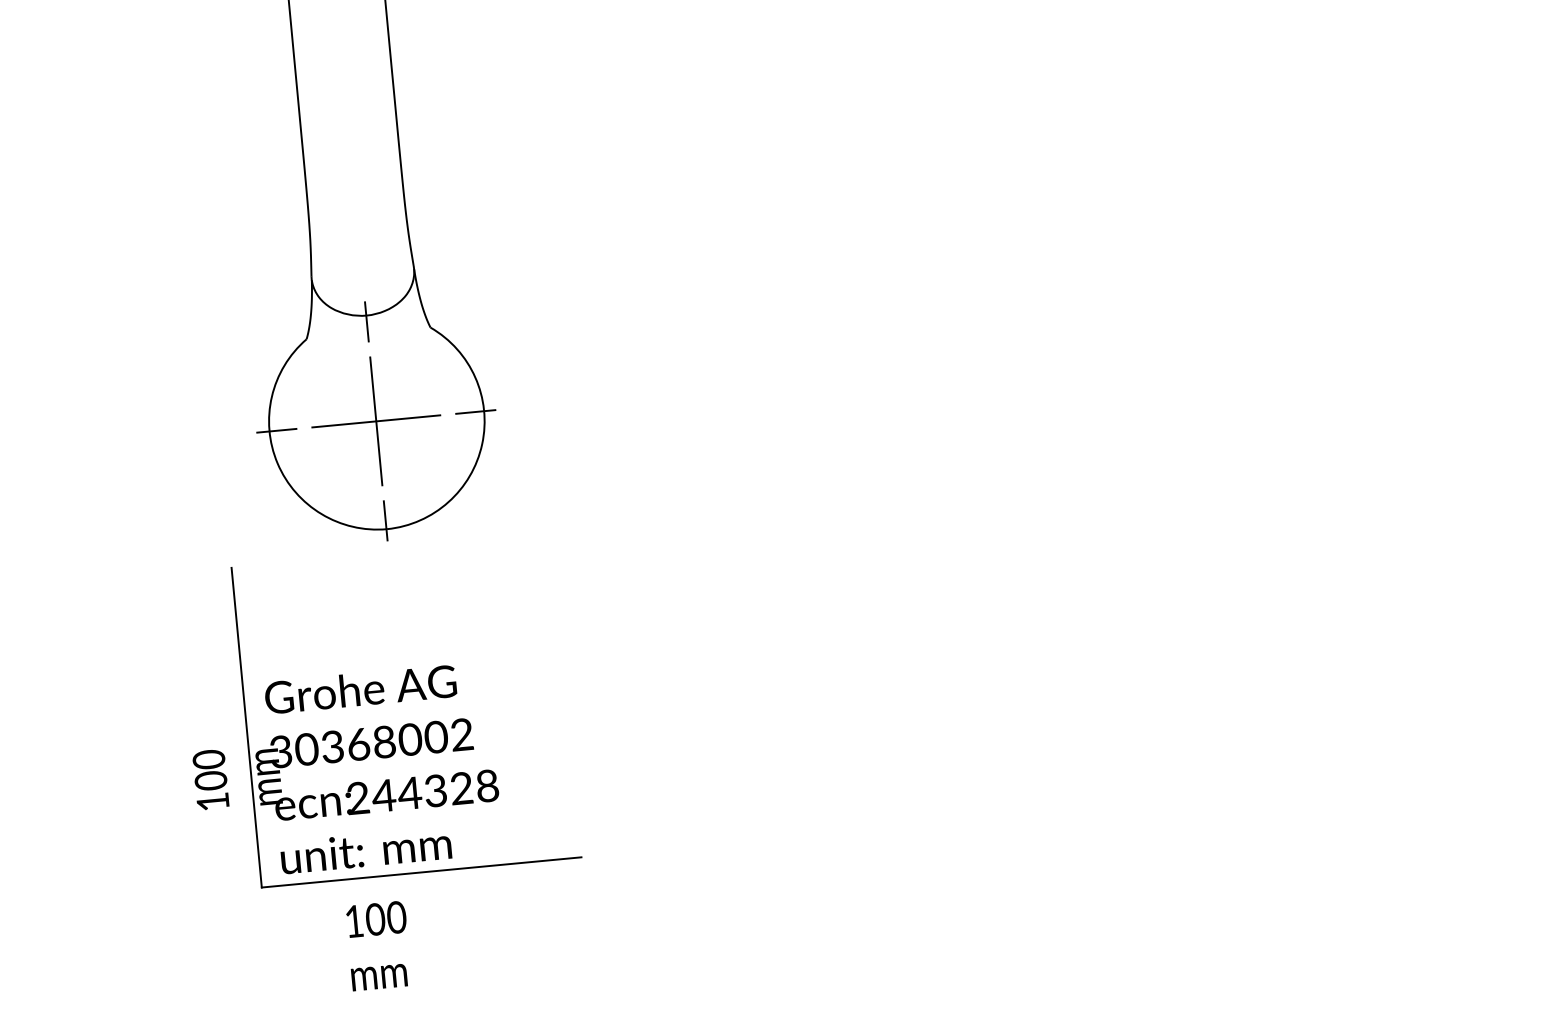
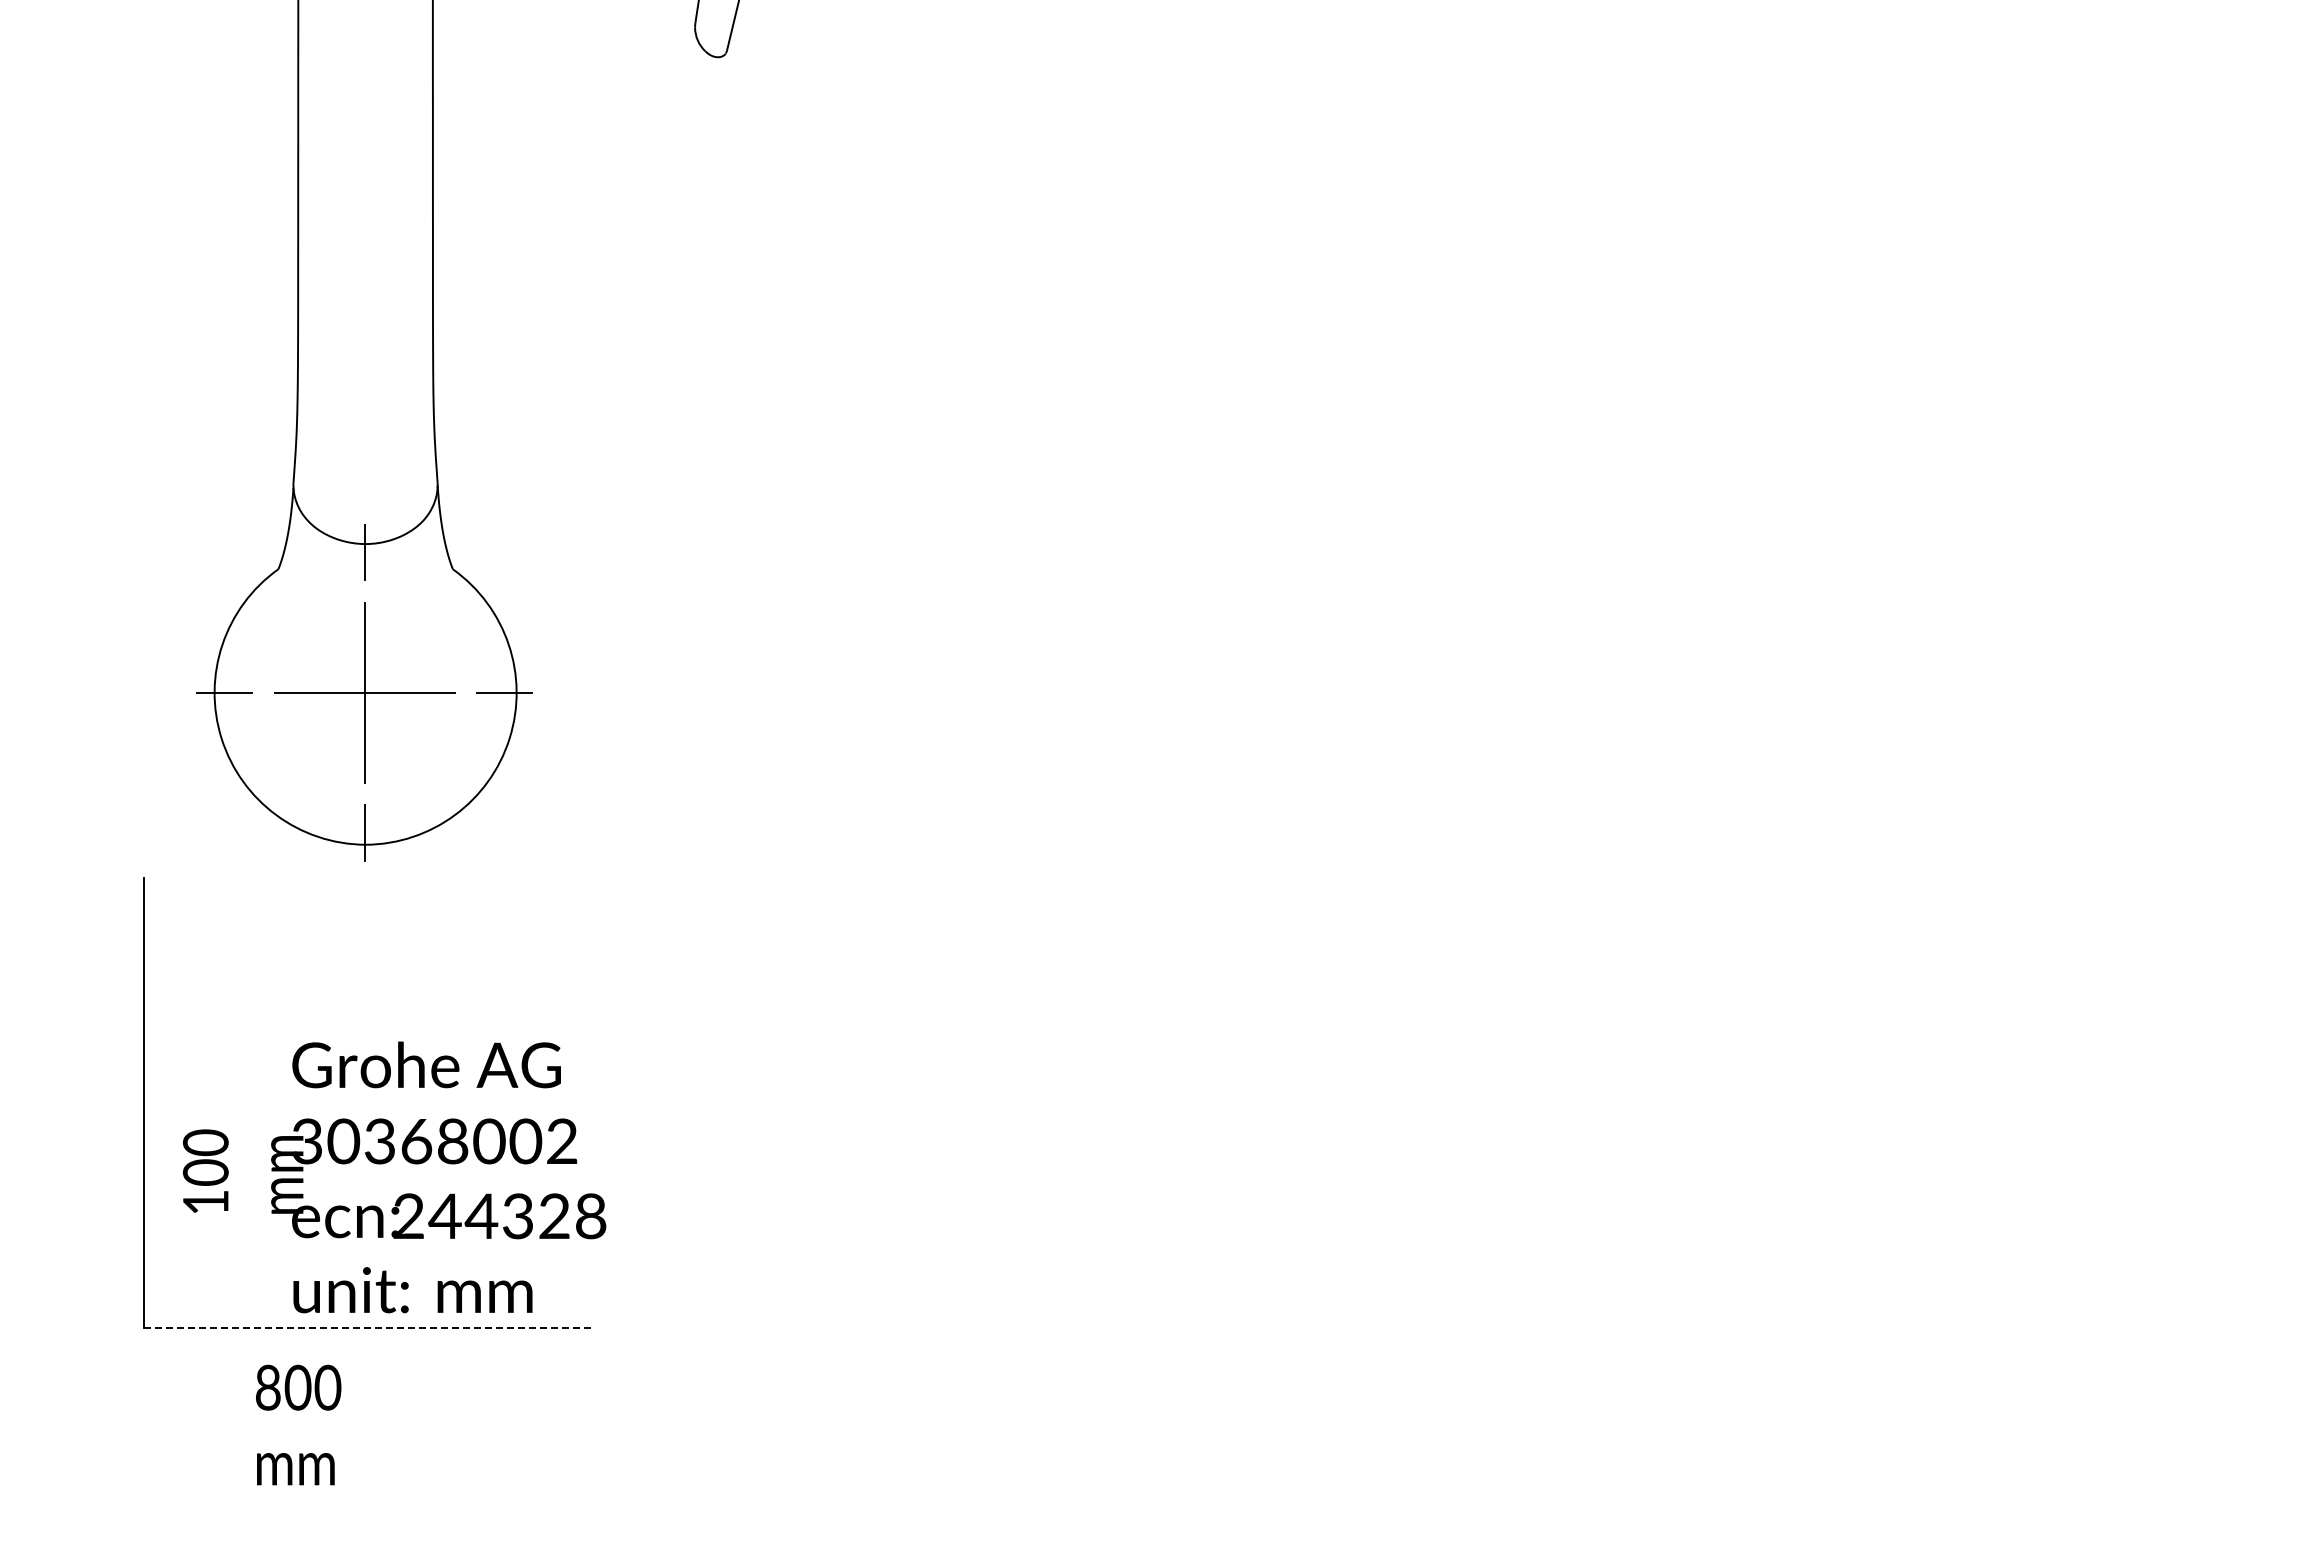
text: (345, 771) -> (394, 1177), moved
line: (421, 872) -> (368, 1328), solid -> dashed
text: (354, 921) -> (268, 1387), 100 -> 800

